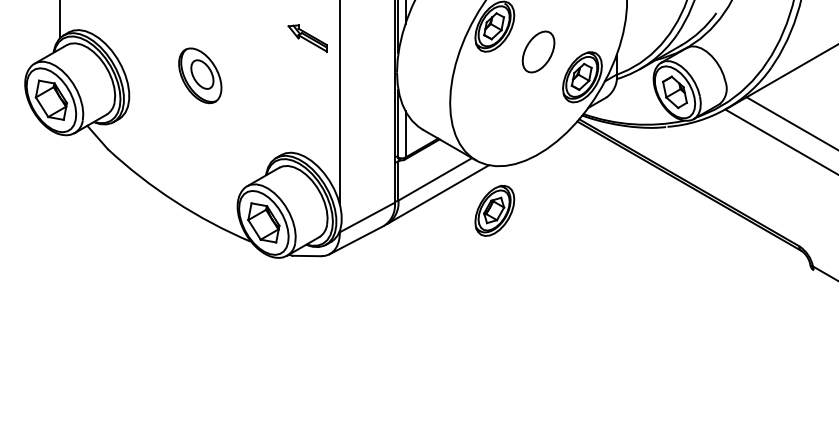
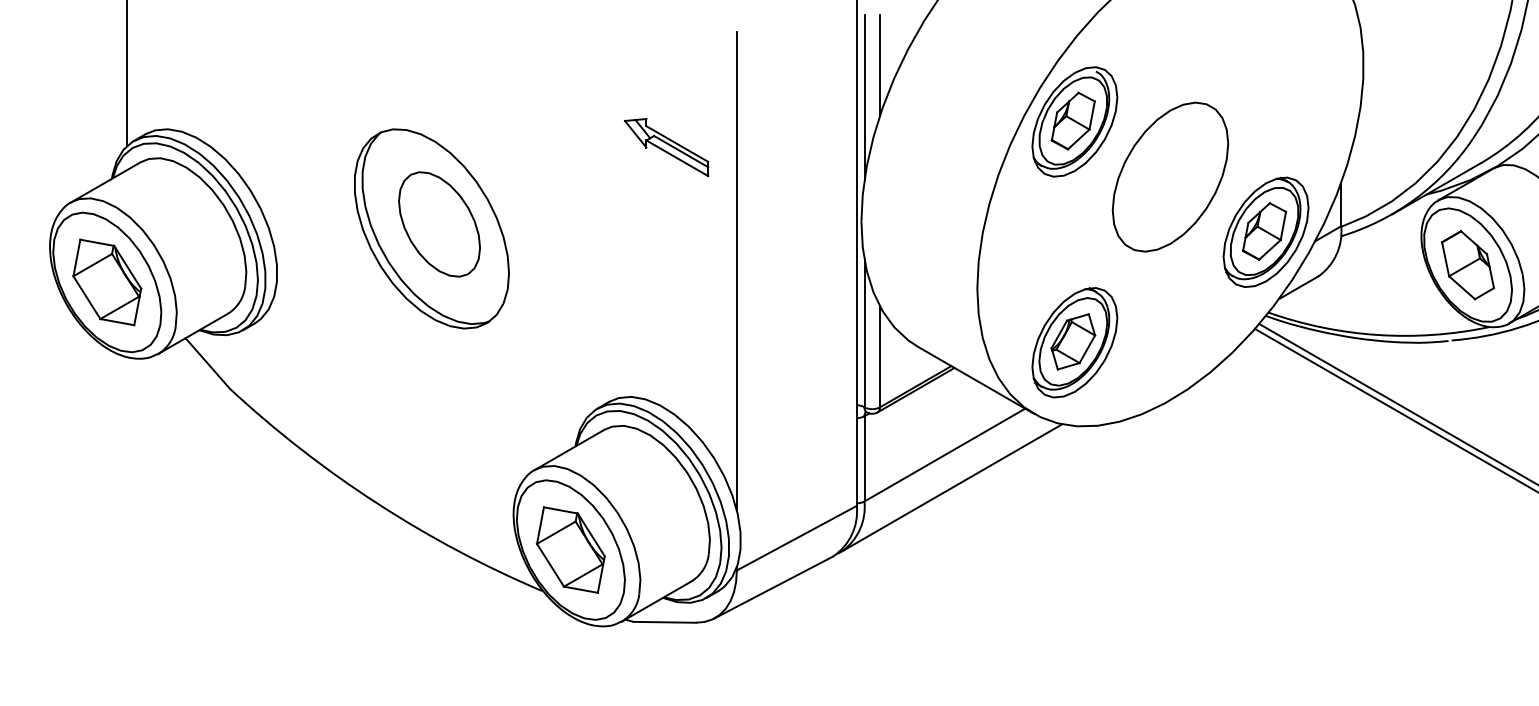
part: (538, 51) -> (1170, 176), size x1.67
part: (200, 75) -> (432, 228), size x1.67
part: (494, 210) -> (1074, 341), moved

